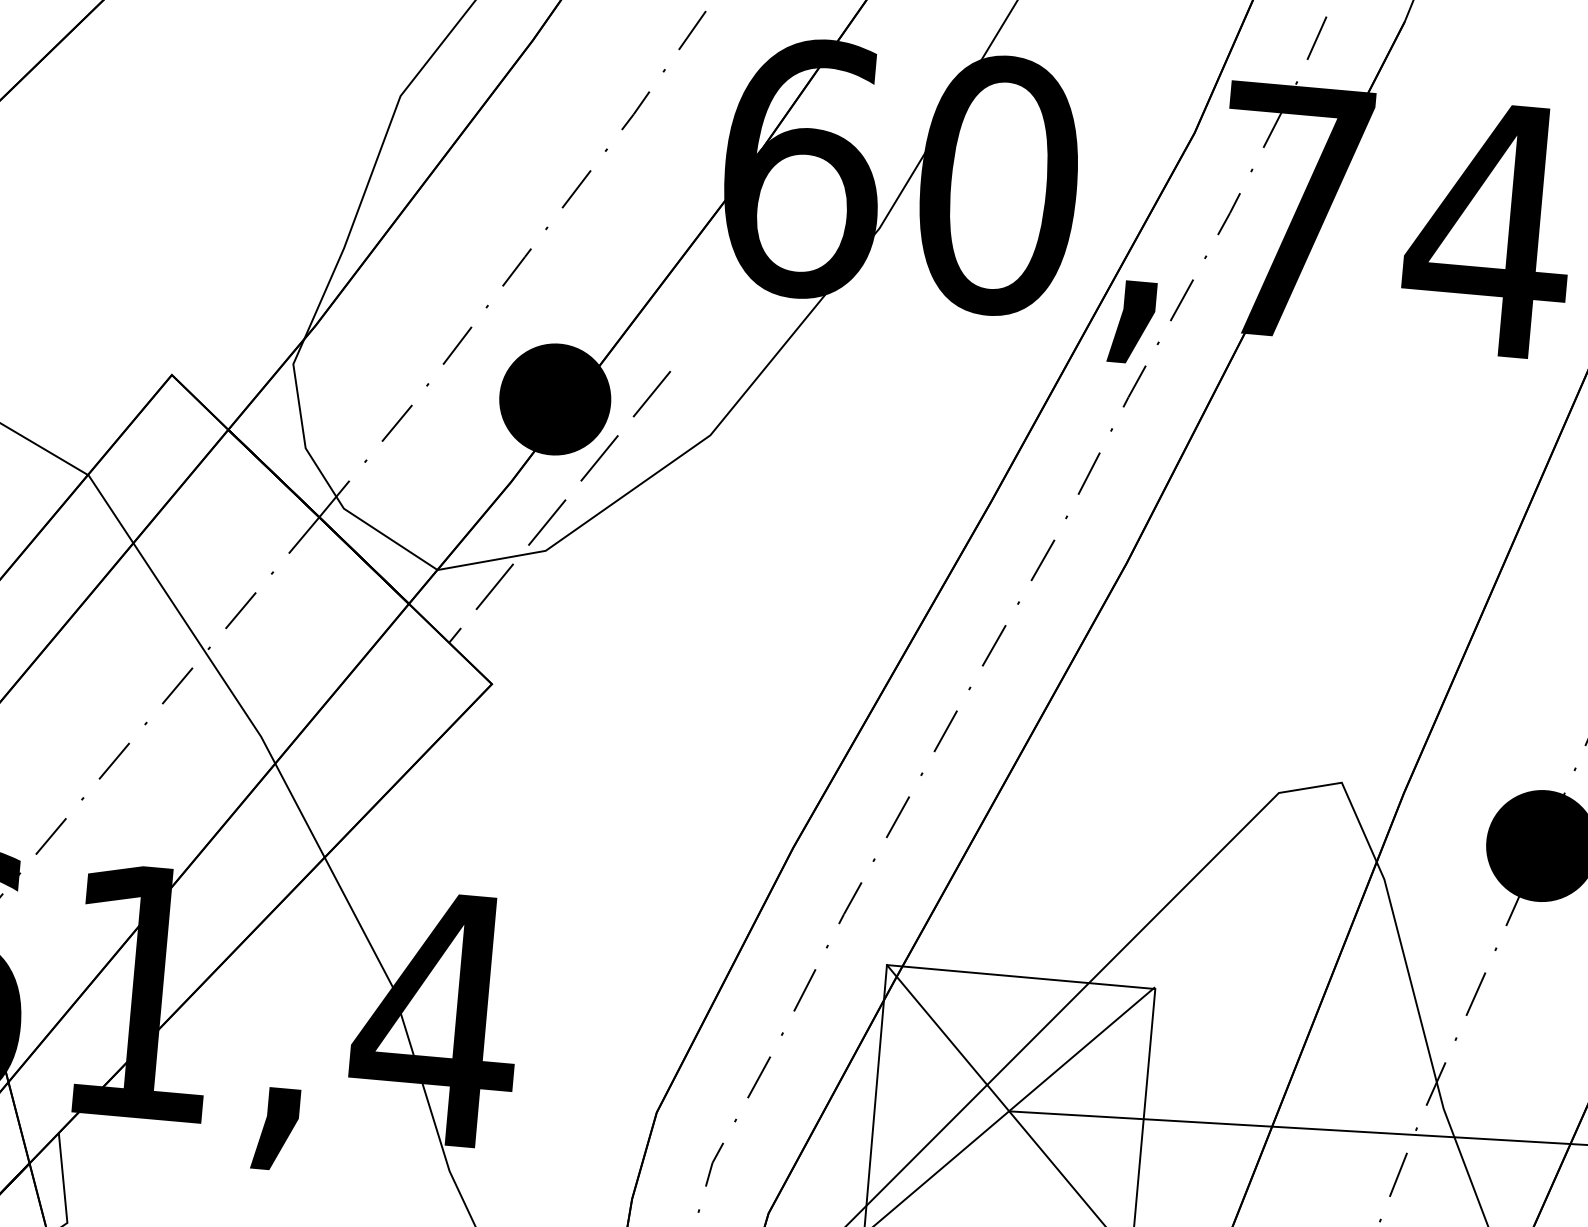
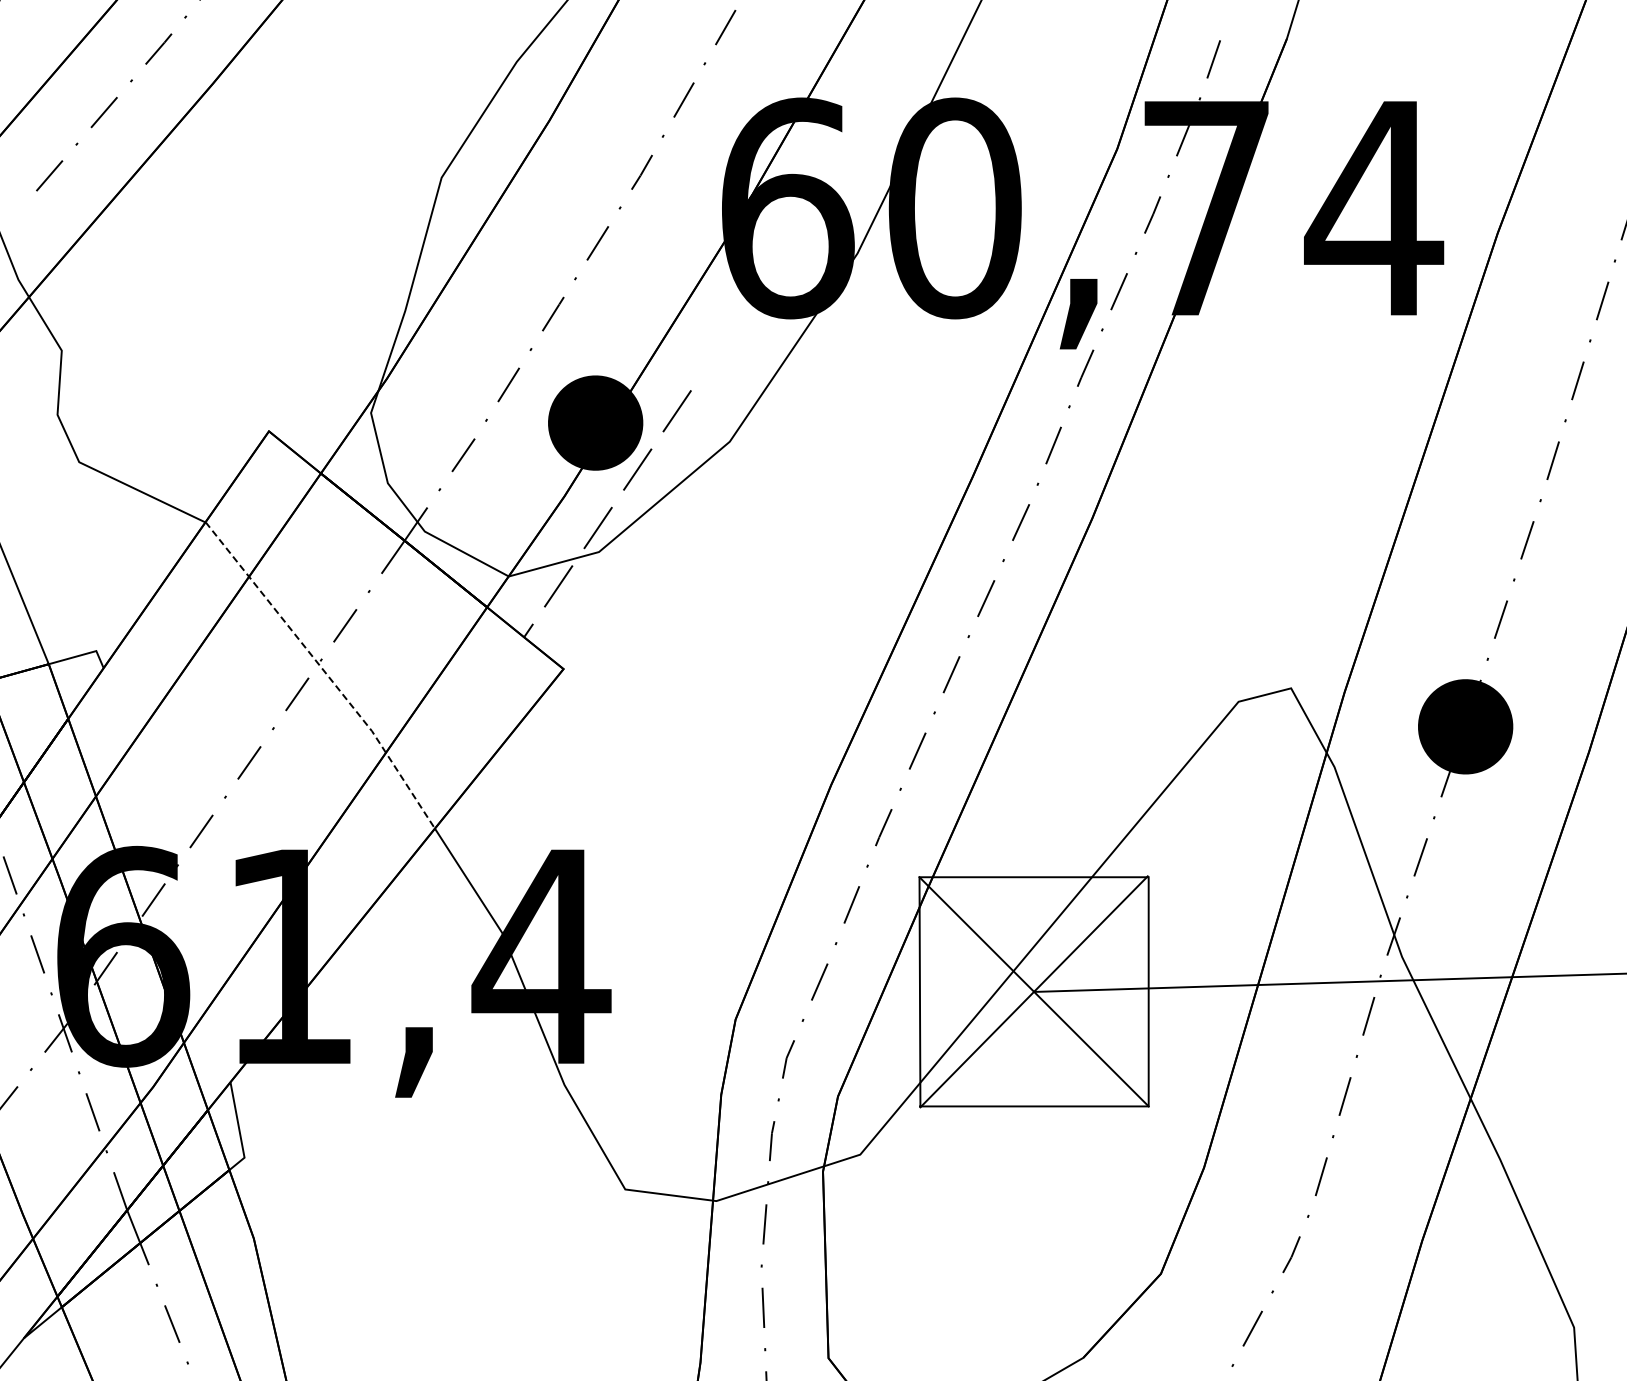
line: (212, 663) -> (325, 672), solid -> dashed

